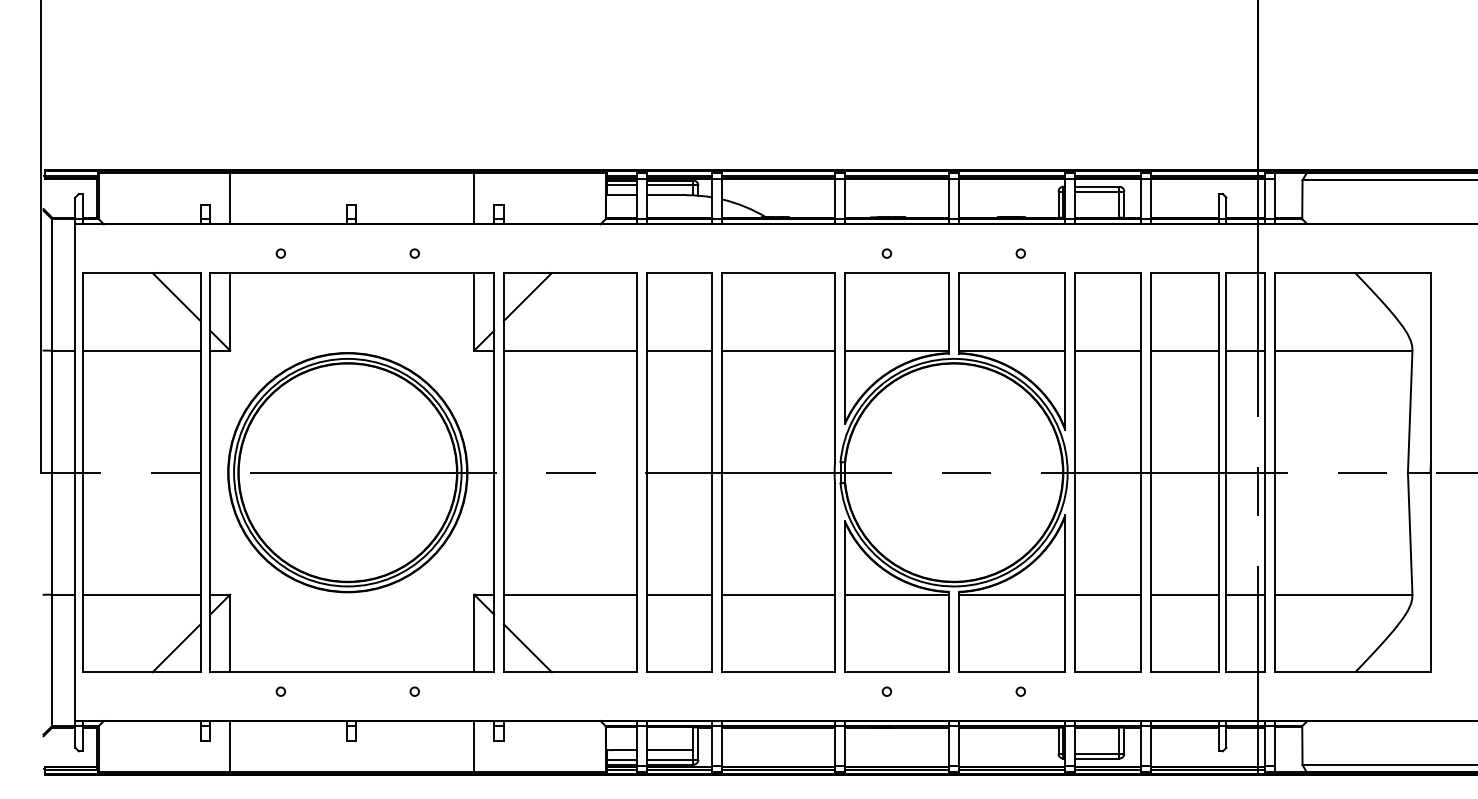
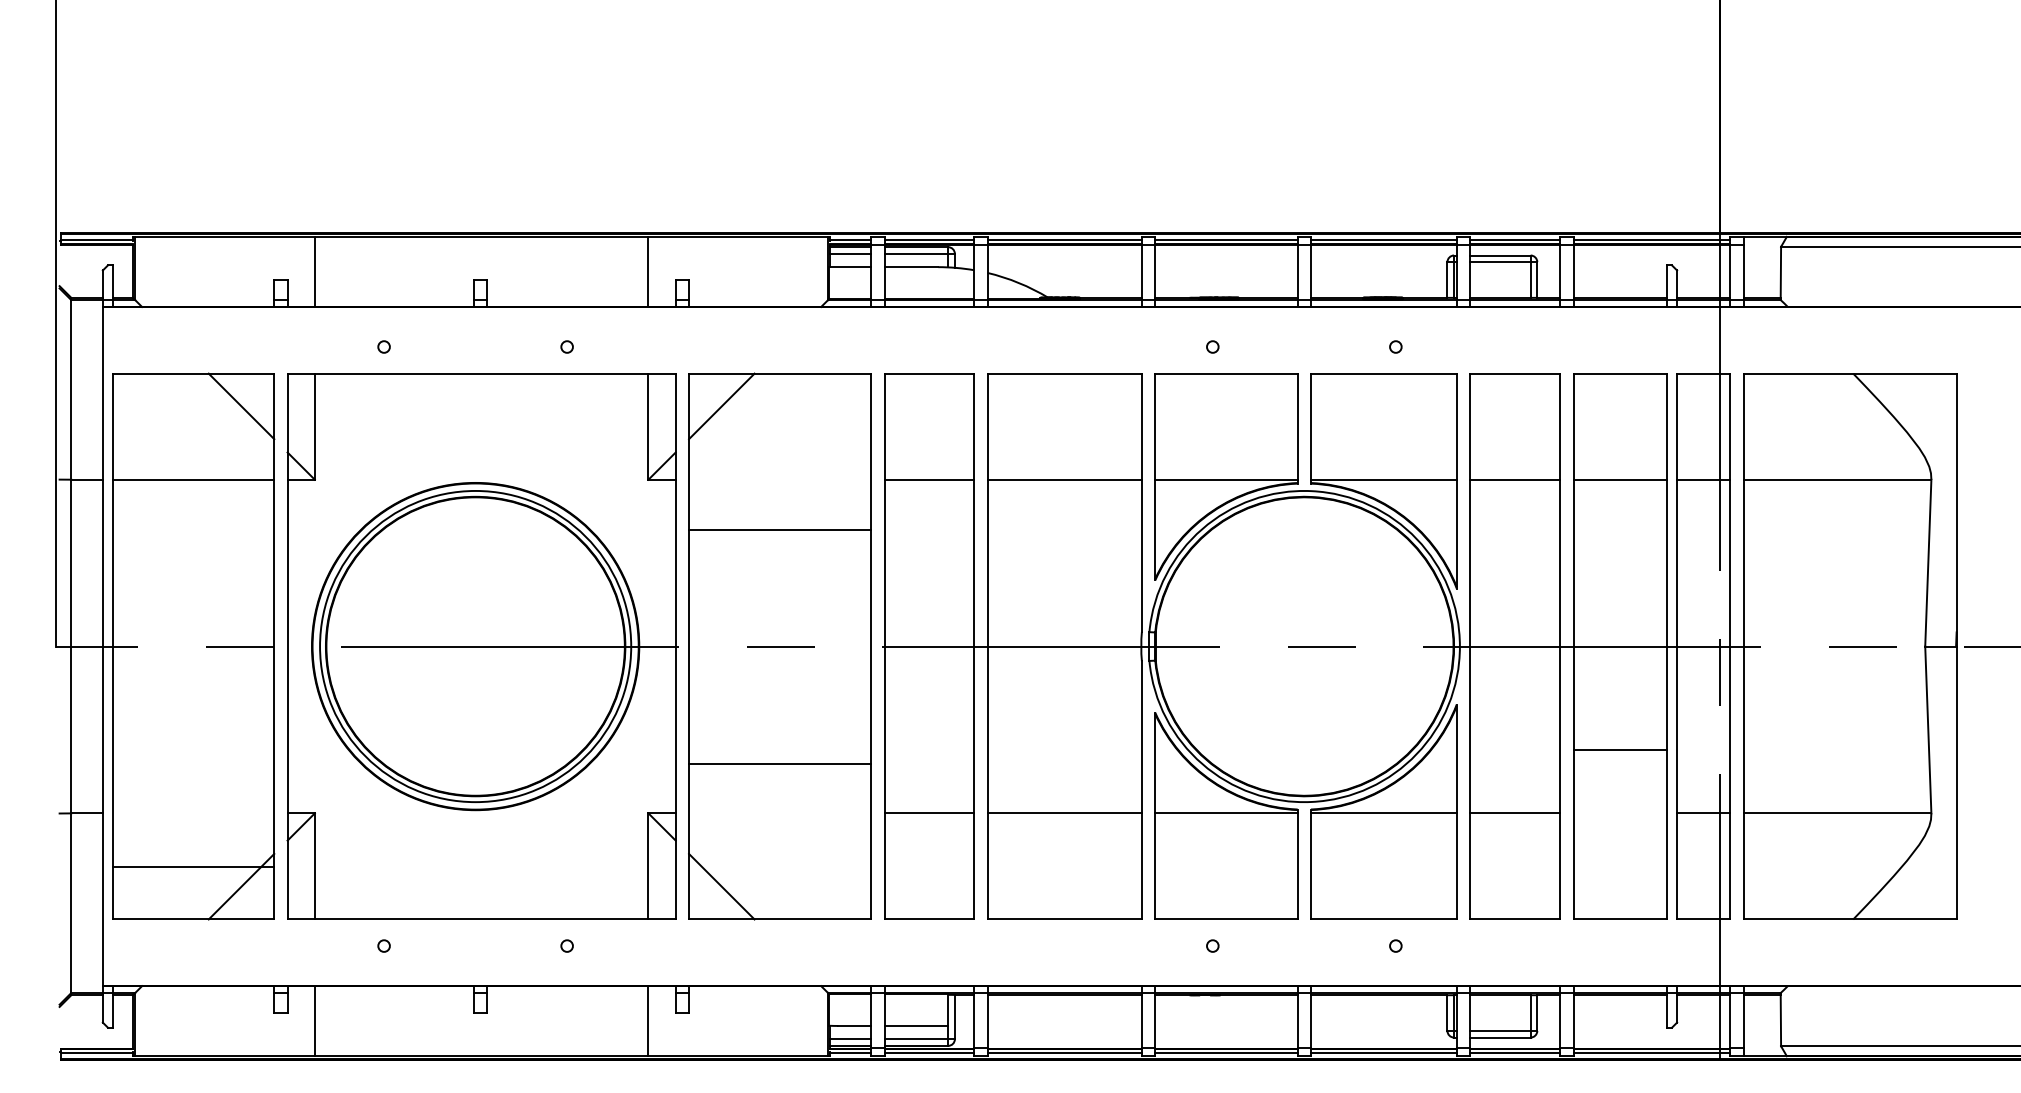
line: (570, 350) -> (780, 530), moved
line: (141, 594) -> (193, 866), moved
line: (570, 594) -> (780, 763), moved
line: (1184, 594) -> (1619, 750), moved

